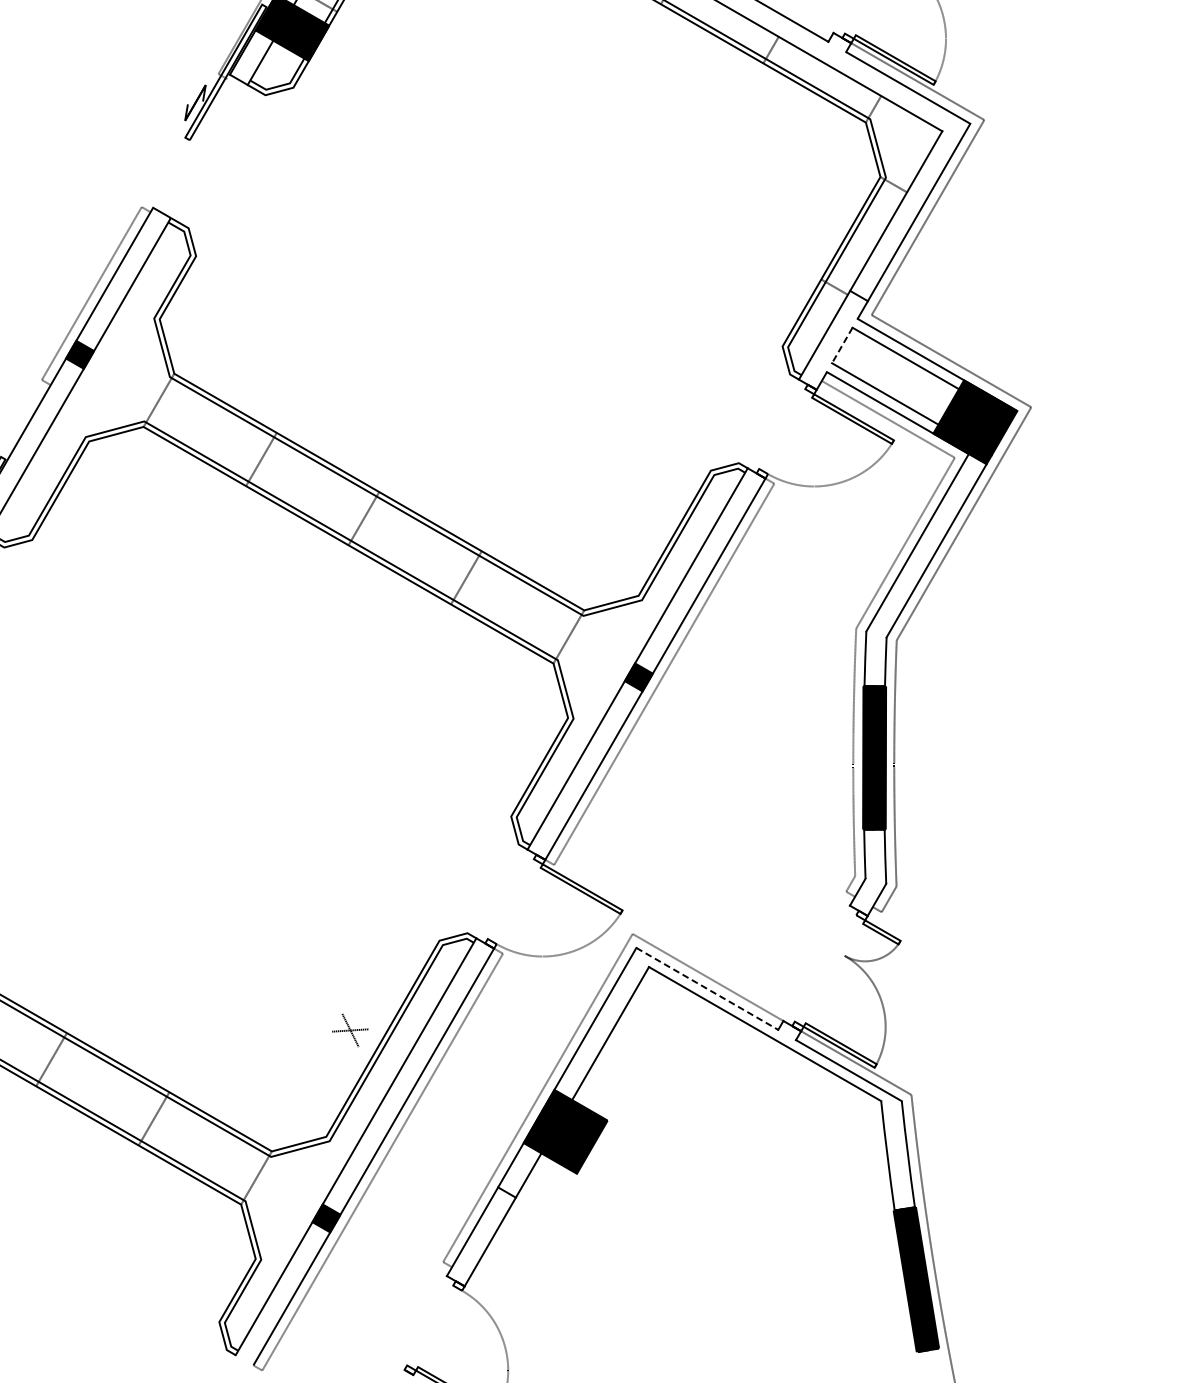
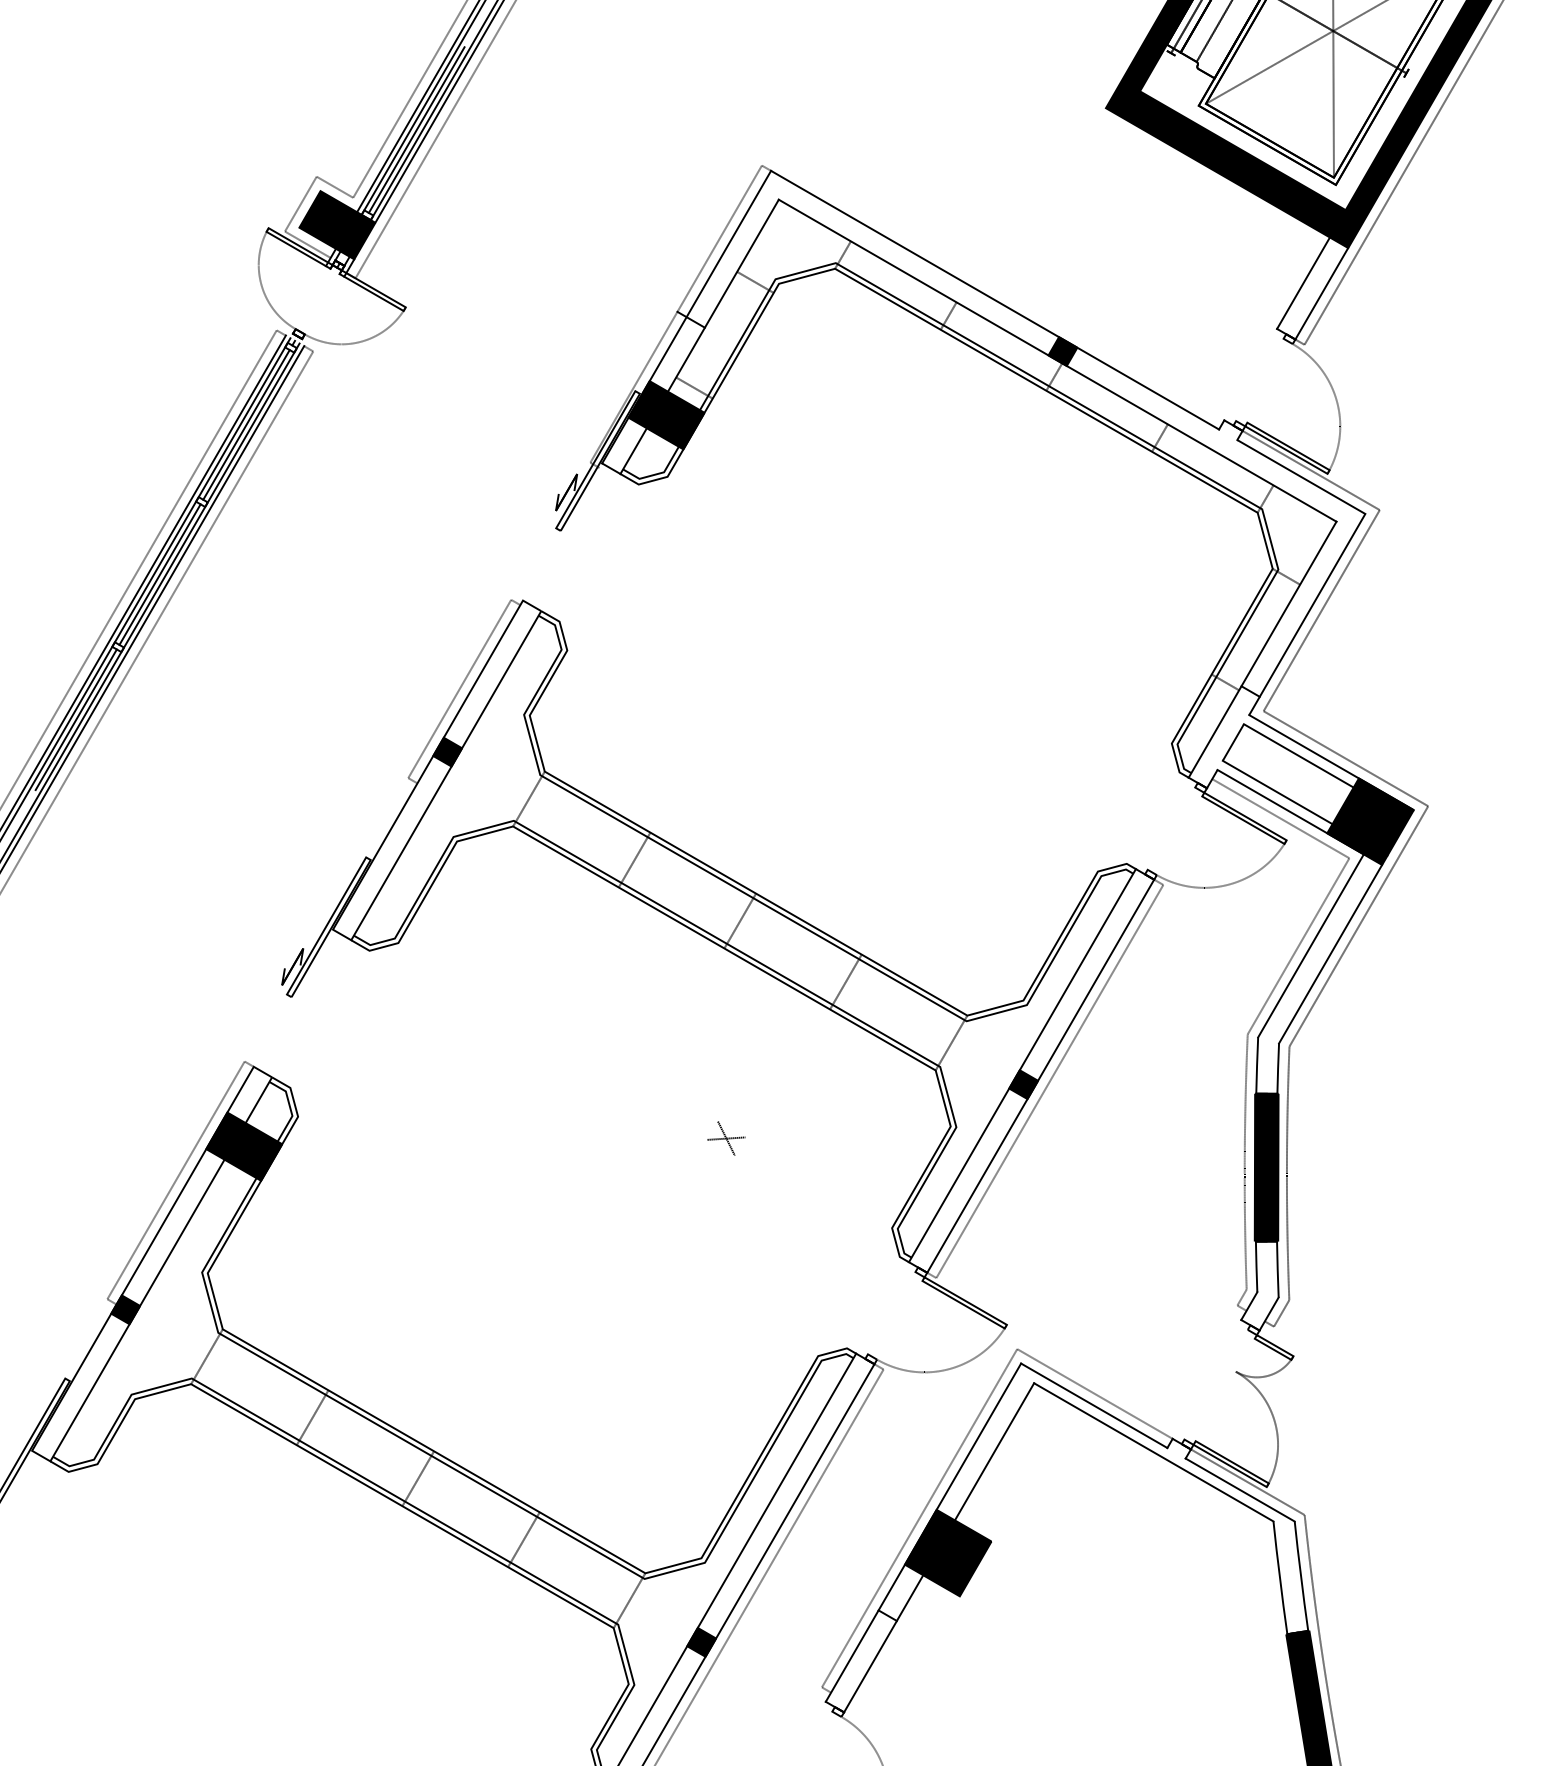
line: (842, 345) -> (1233, 742), dashed -> solid
line: (707, 989) -> (1094, 1406), dashed -> solid
part: (350, 1030) -> (726, 1138), moved

